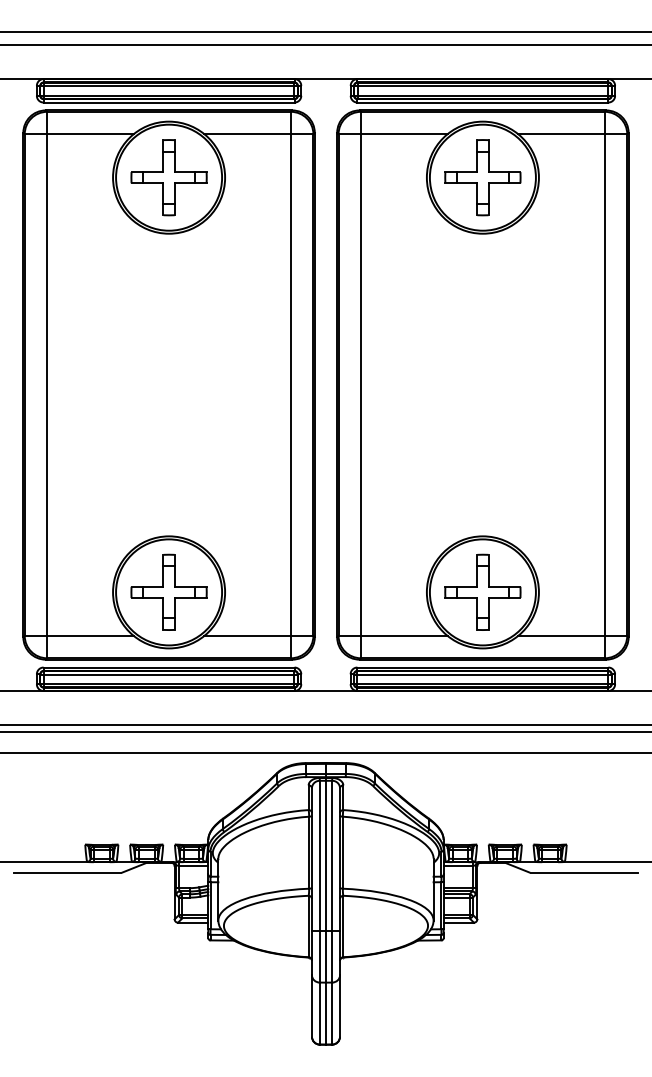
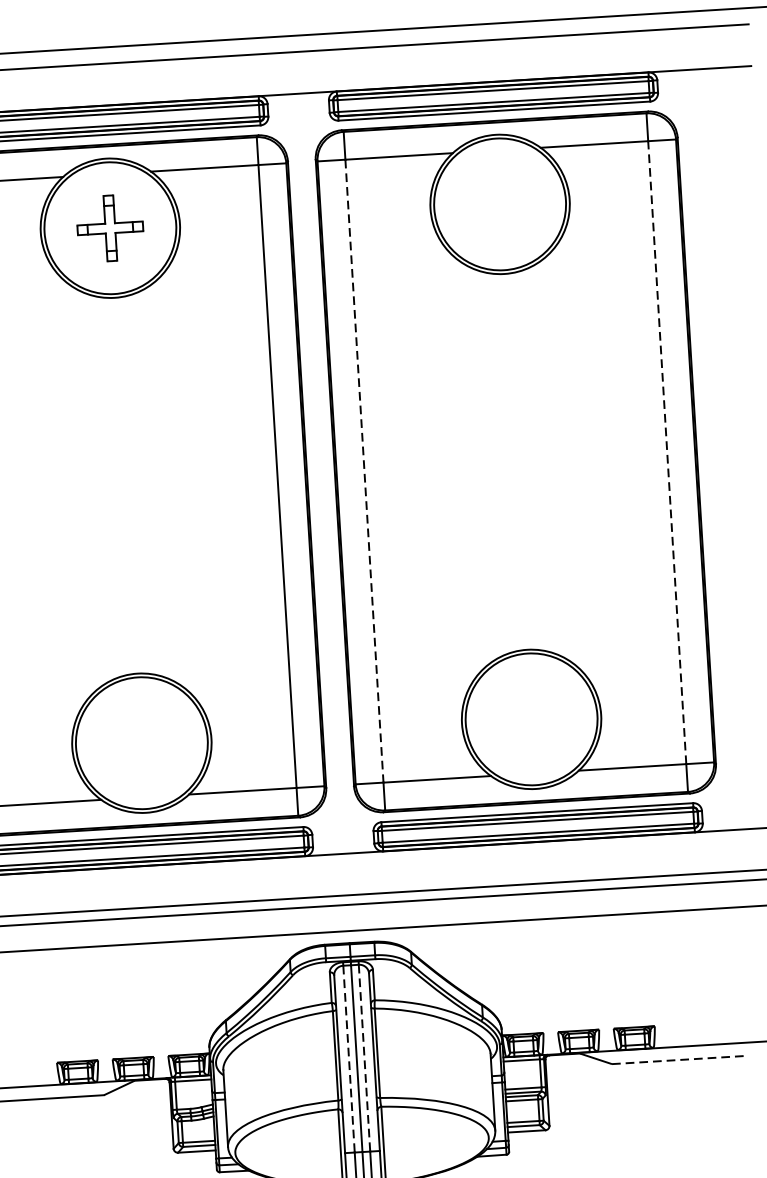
part: (168, 177) -> (109, 228), size x0.7
part: (482, 177) -> (499, 204), removed
line: (360, 385) -> (363, 471), solid -> dashed
line: (604, 385) -> (666, 453), solid -> dashed
part: (168, 591) -> (141, 742), removed
part: (482, 591) -> (531, 718), removed
line: (319, 856) -> (348, 1059), solid -> dashed
line: (332, 856) -> (364, 1058), solid -> dashed
line: (584, 872) -> (679, 1059), solid -> dashed

